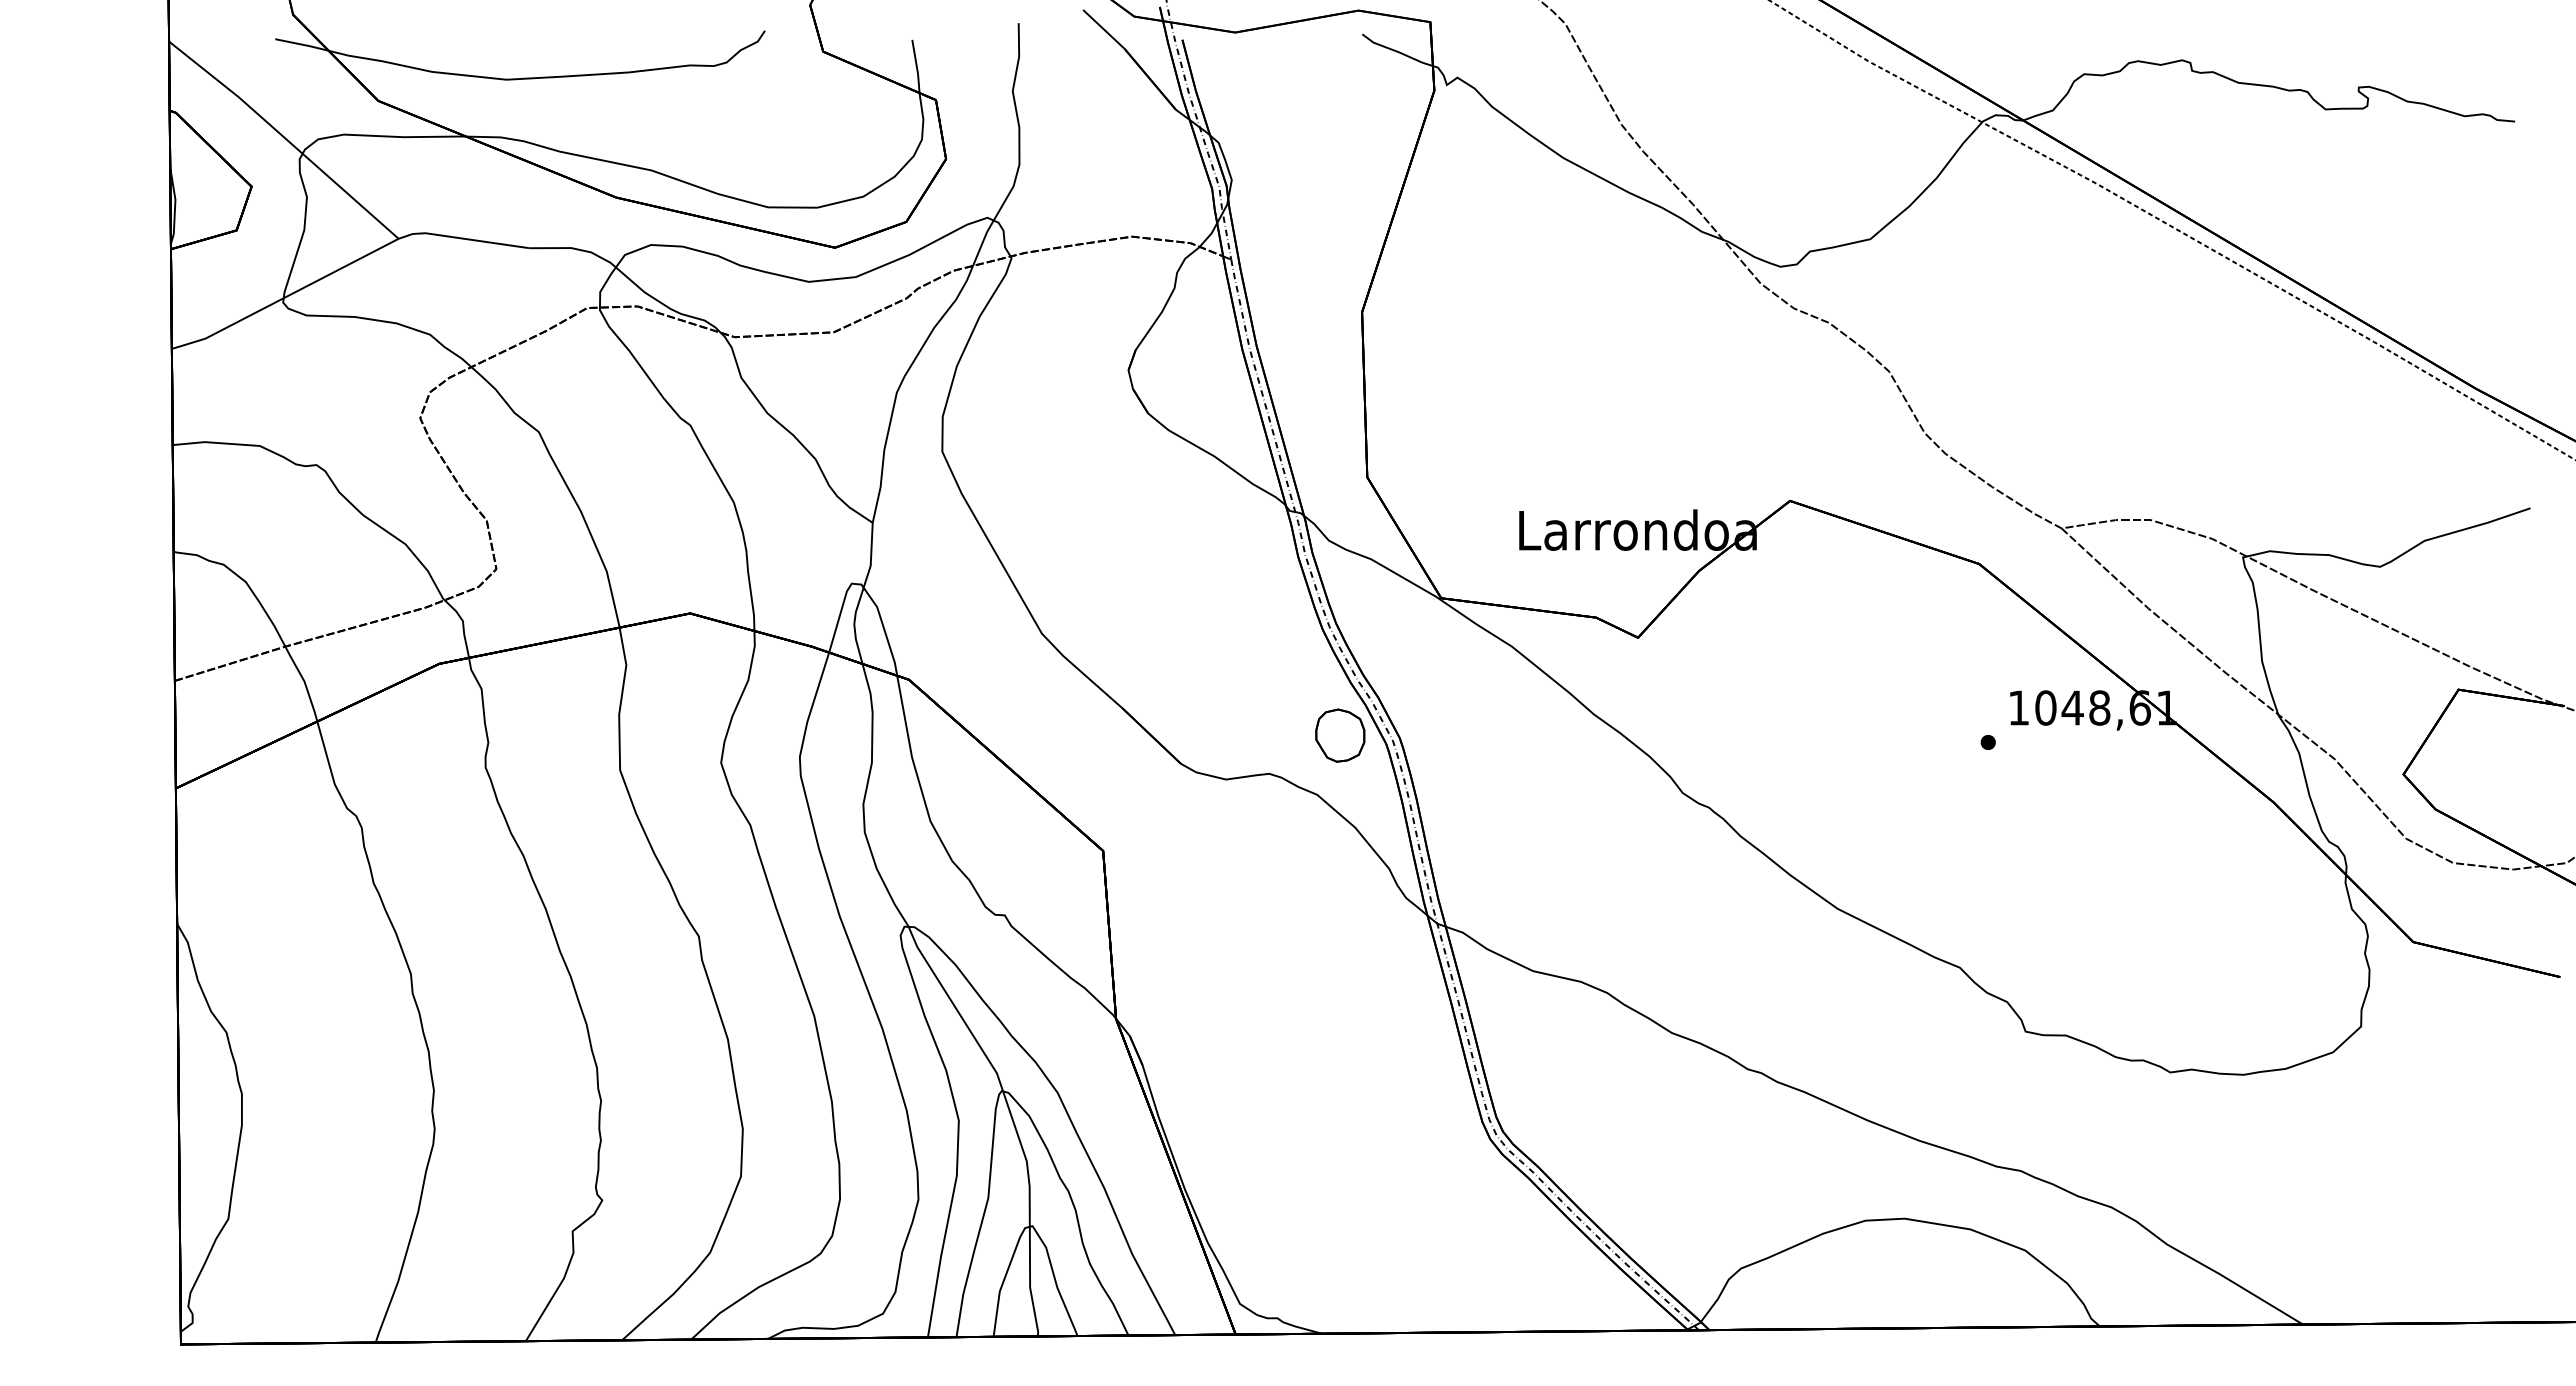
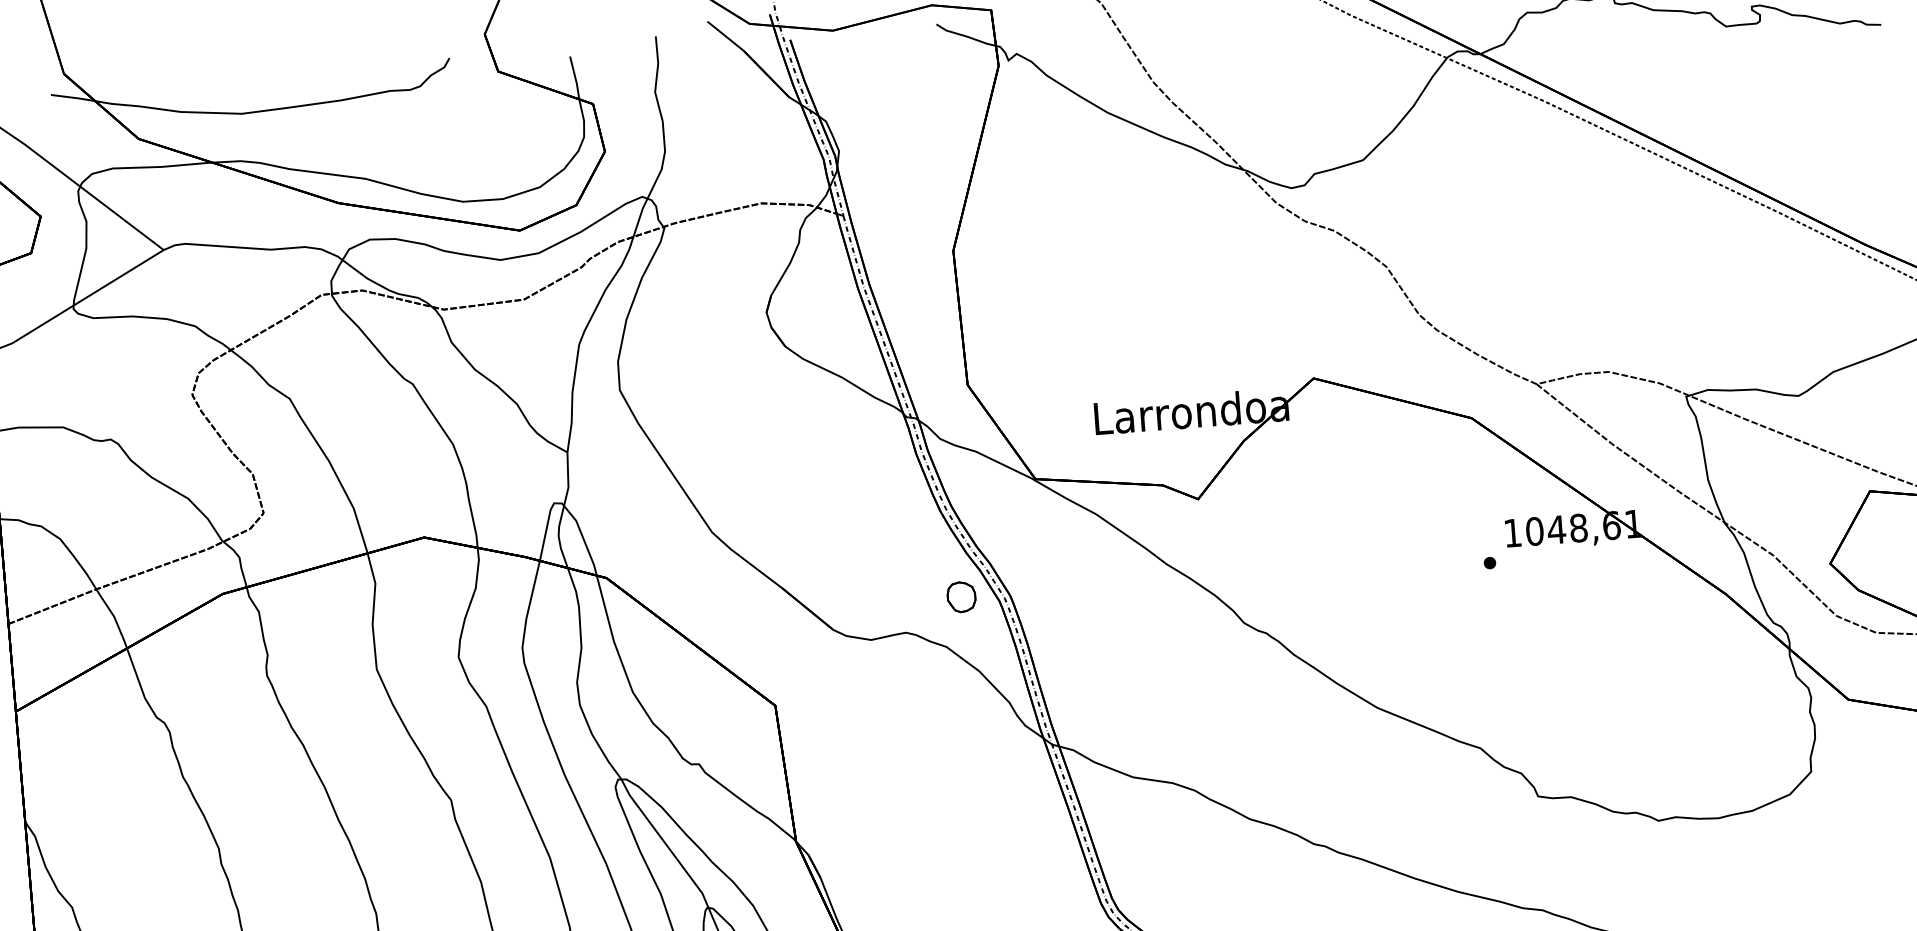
part: (1340, 735) -> (961, 597), size x0.7

